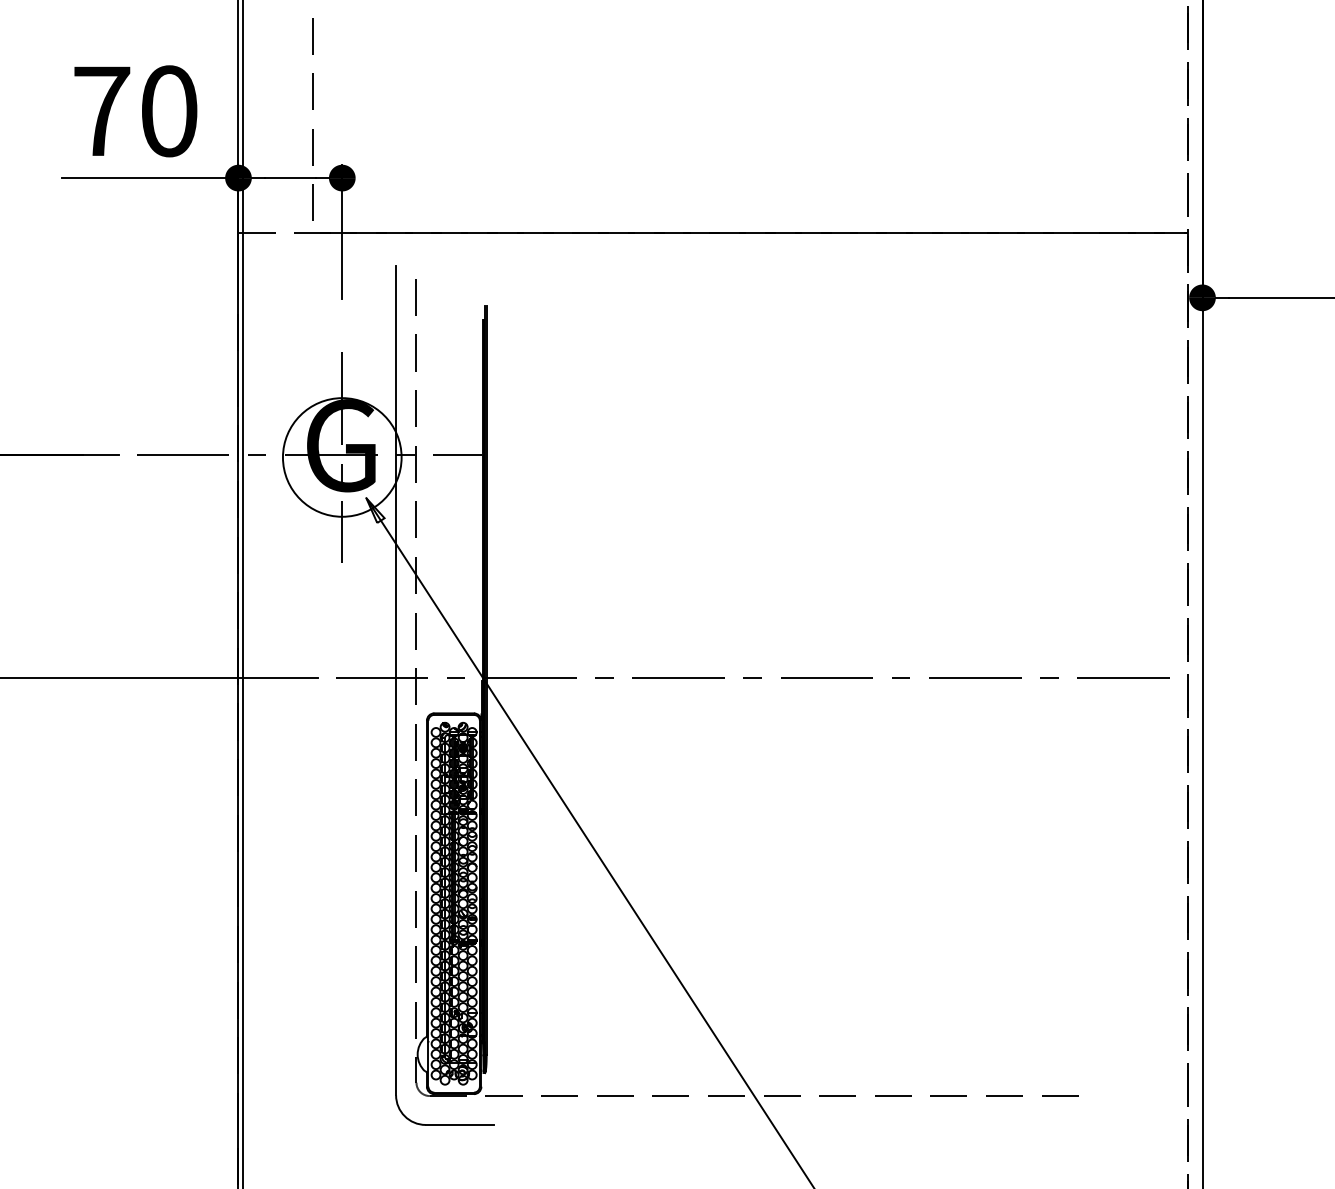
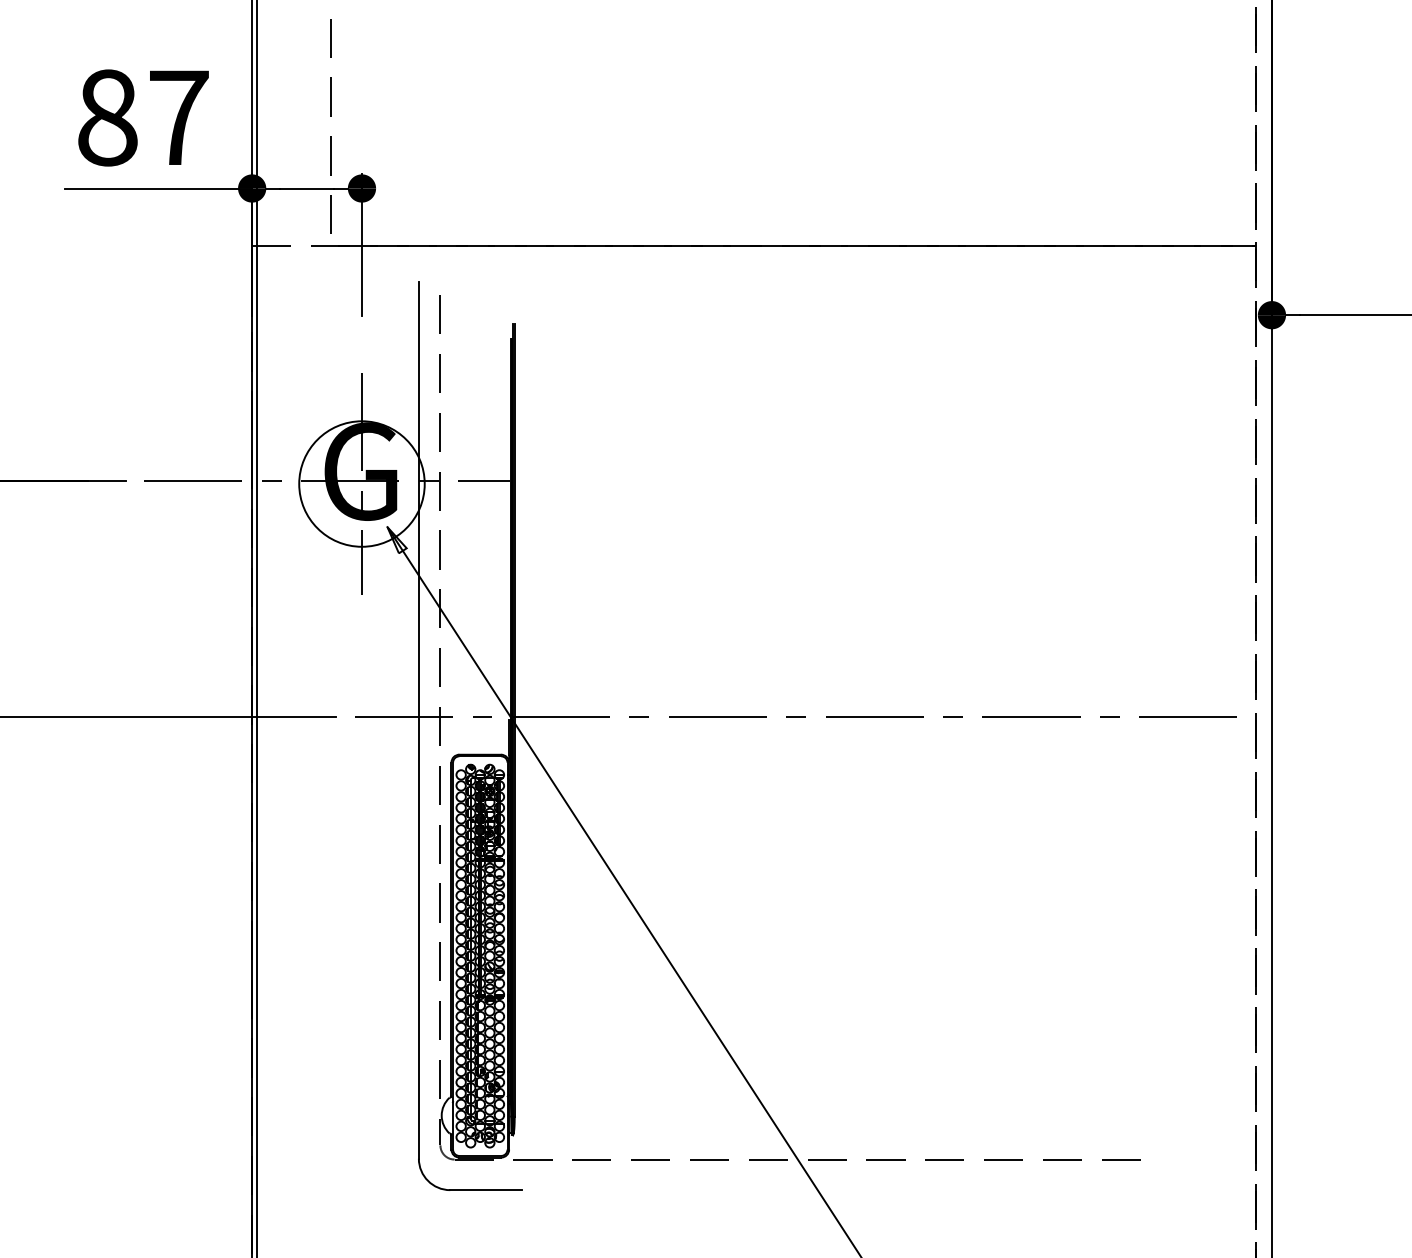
text: (135, 110) -> (143, 117), 70 -> 87

